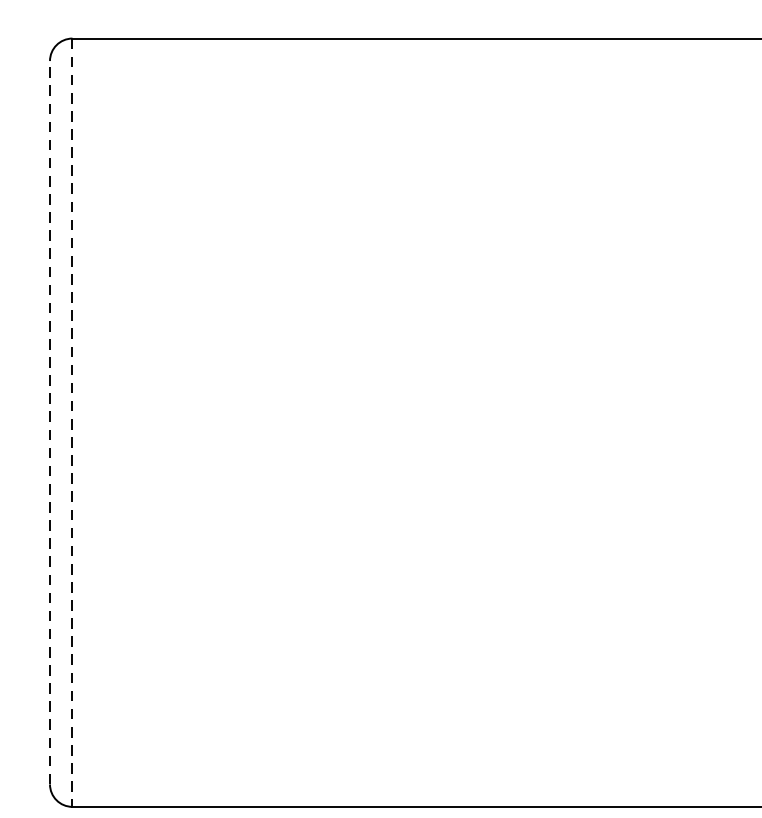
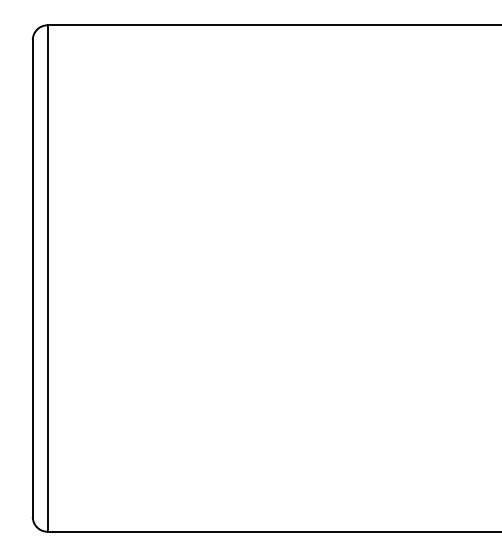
line: (49, 422) -> (32, 278), dashed -> solid
line: (72, 424) -> (47, 279), dashed -> solid

